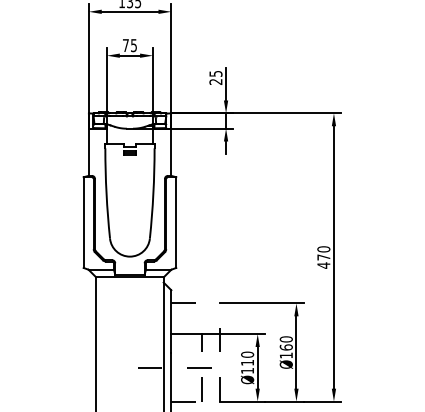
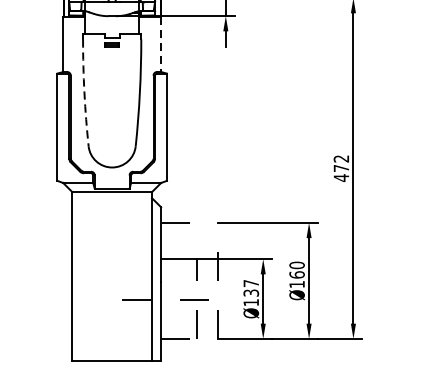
line: (171, 153) -> (161, 45), solid -> dashed
arc: (106, 193) -> (84, 92), solid -> dashed
text: (323, 249) -> (341, 159), 470 -> 472
text: (247, 358) -> (251, 287), Ø110 -> Ø137

